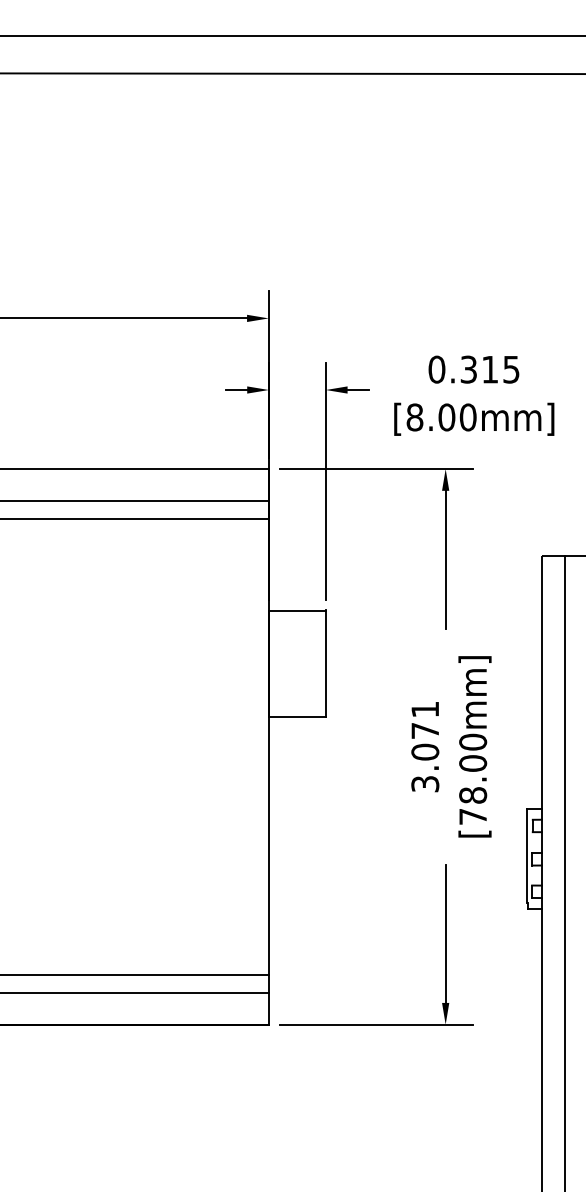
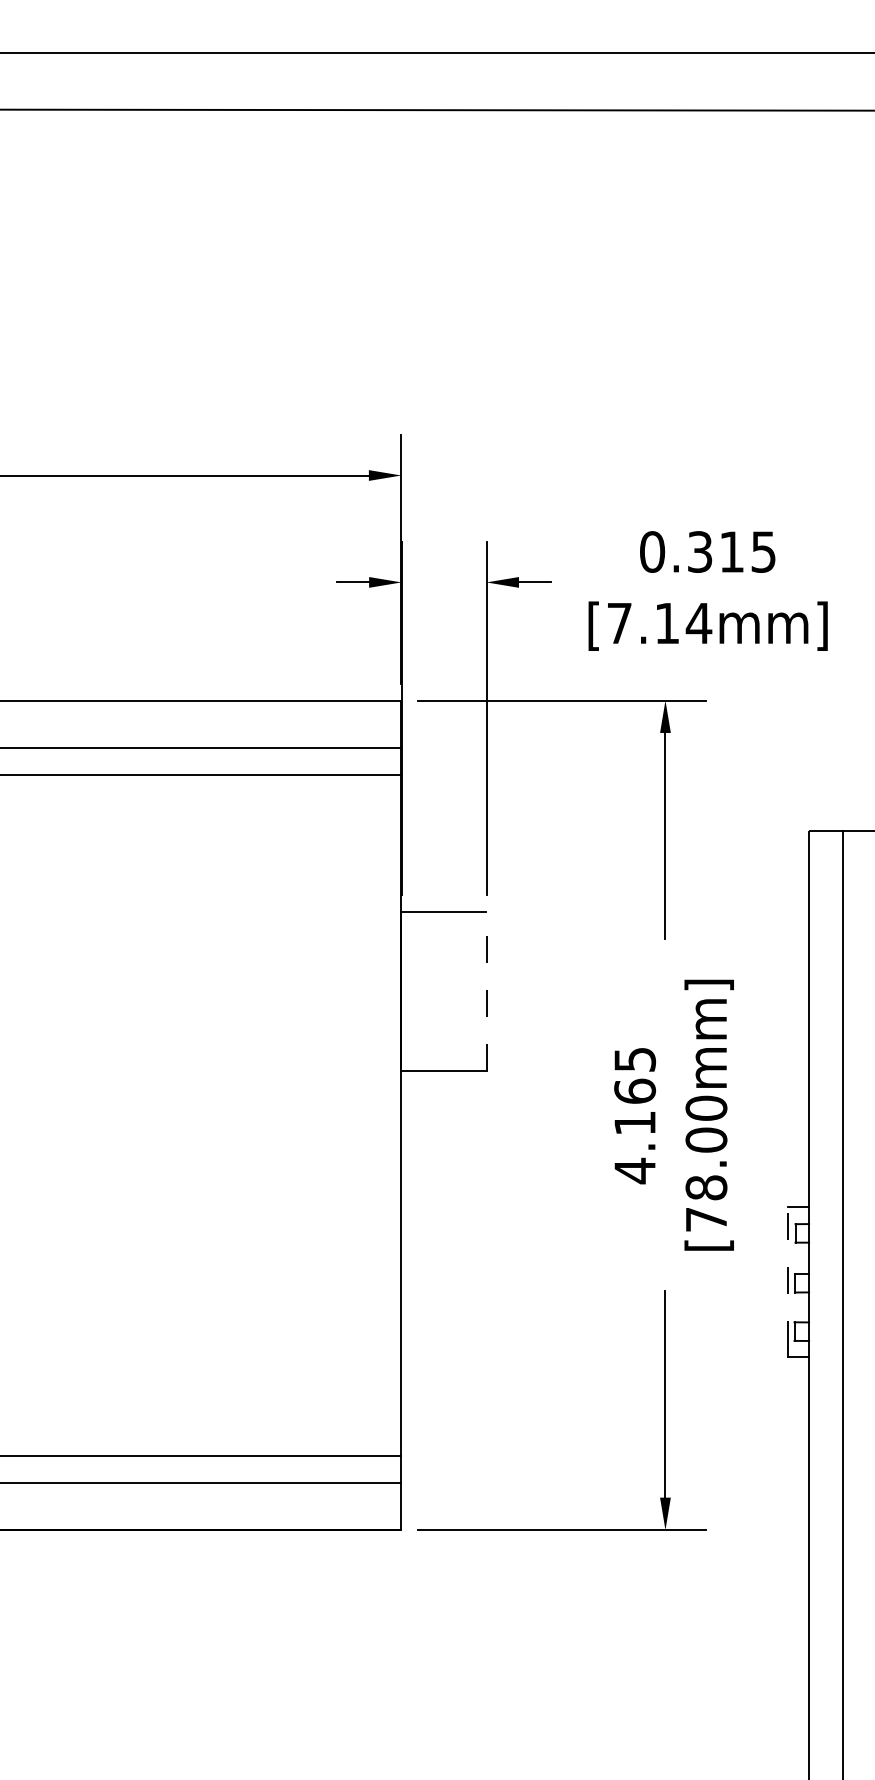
text: (441, 417) -> (659, 623), [8.00mm] -> [7.14mm]
line: (325, 663) -> (486, 990), solid -> dashed
text: (425, 747) -> (635, 1116), 3.071 -> 4.165
line: (527, 855) -> (787, 1277), solid -> dashed

